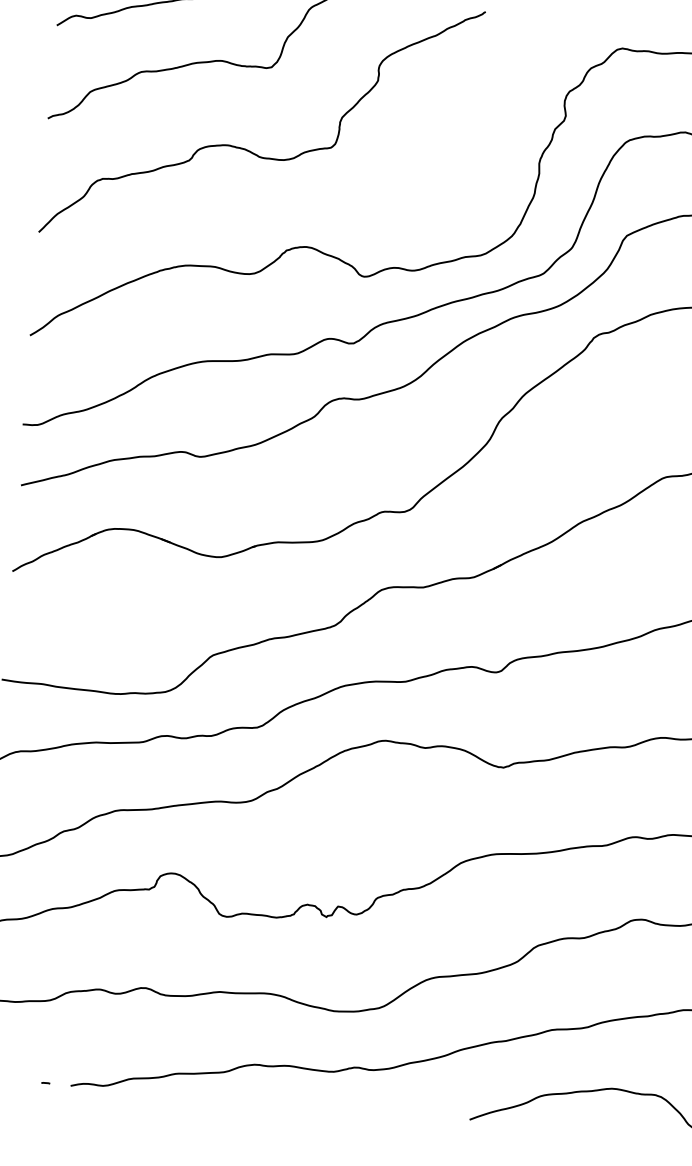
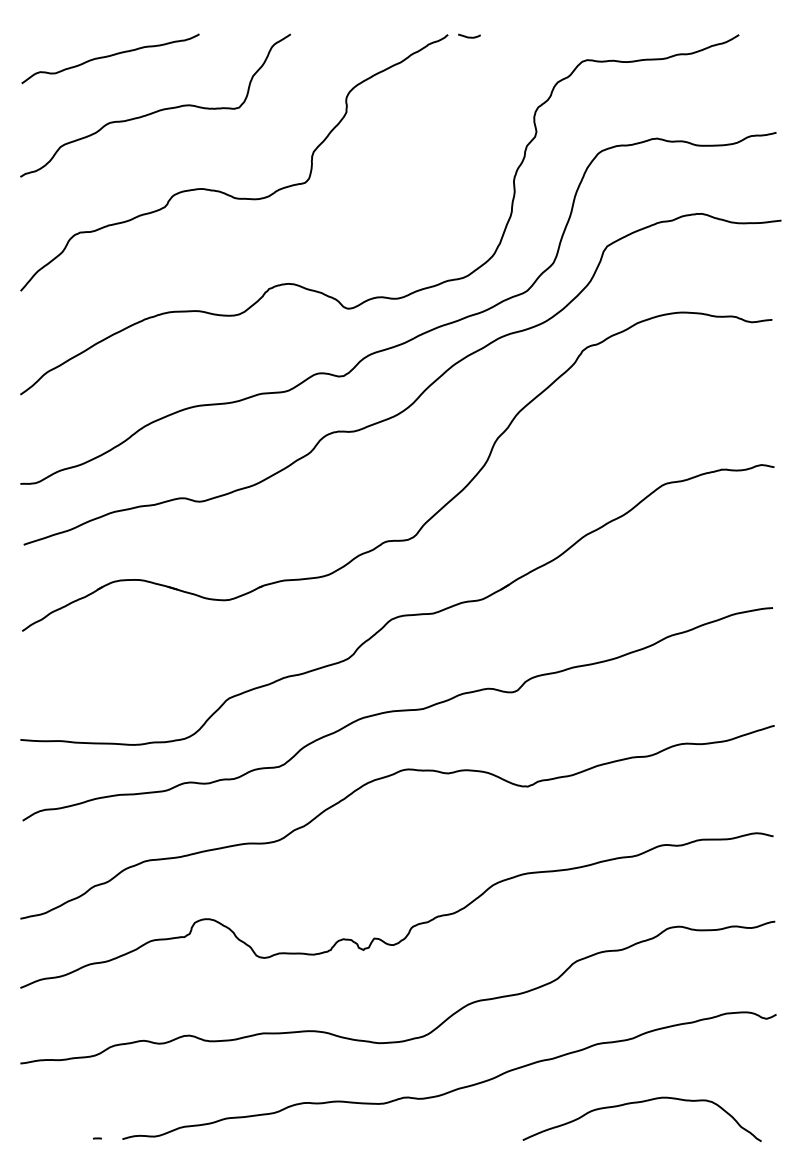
curve: (506, 15) -> (469, 36), added

